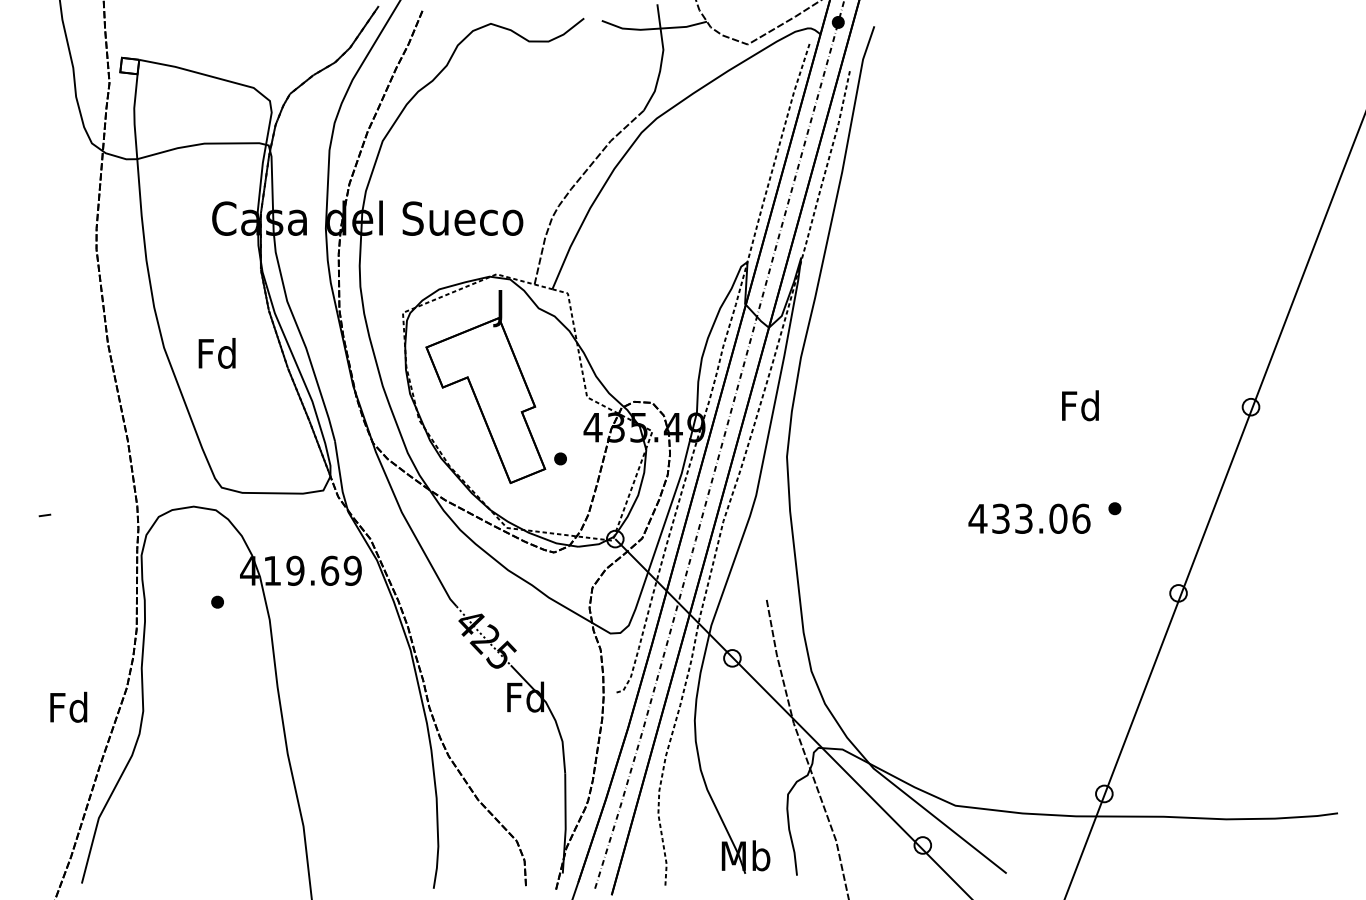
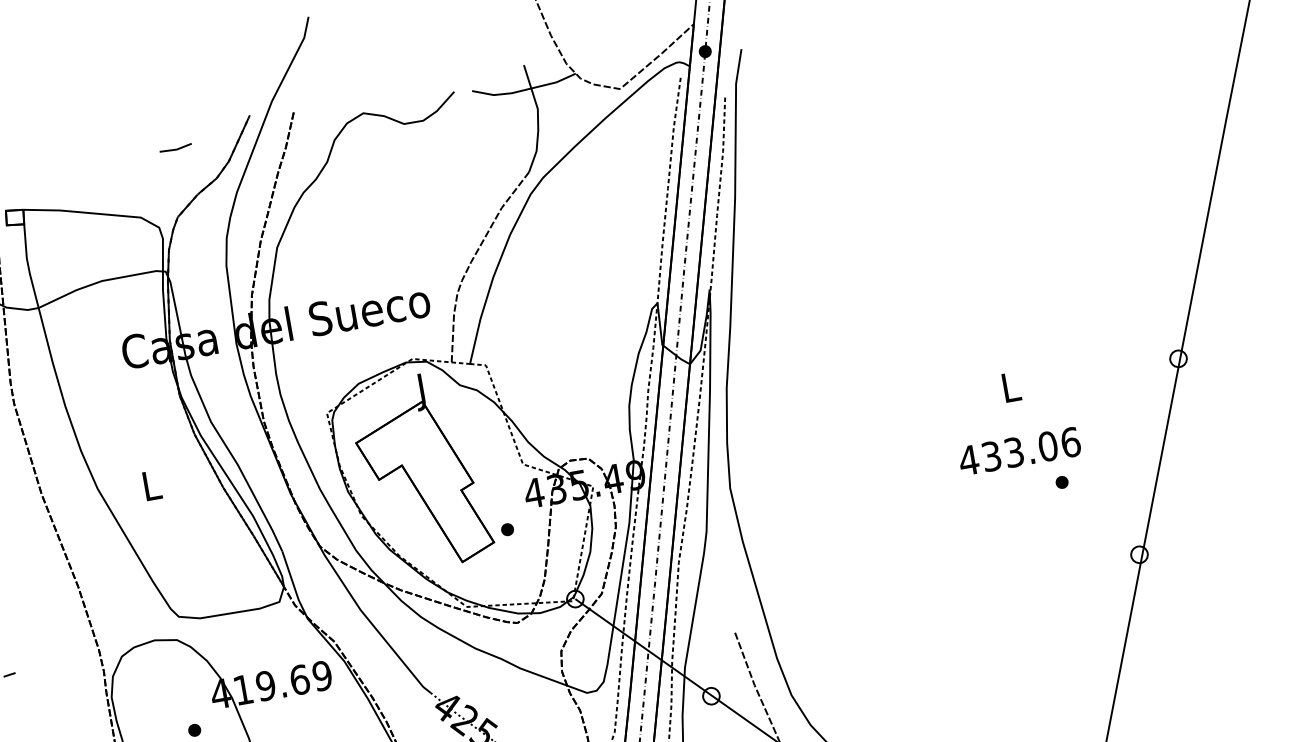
line: (299, 26) -> (175, 149), added
text: (216, 353) -> (150, 485), Fd -> L
text: (1080, 405) -> (1010, 386), Fd -> L
text: (1029, 518) -> (1019, 451), moved

